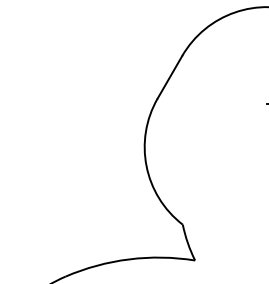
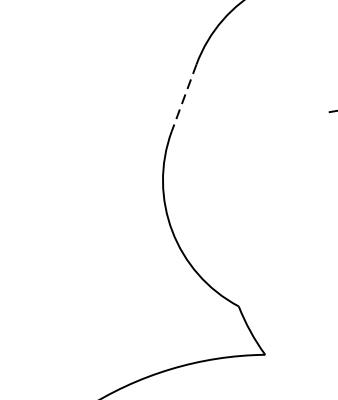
line: (169, 77) -> (183, 98), solid -> dashed

